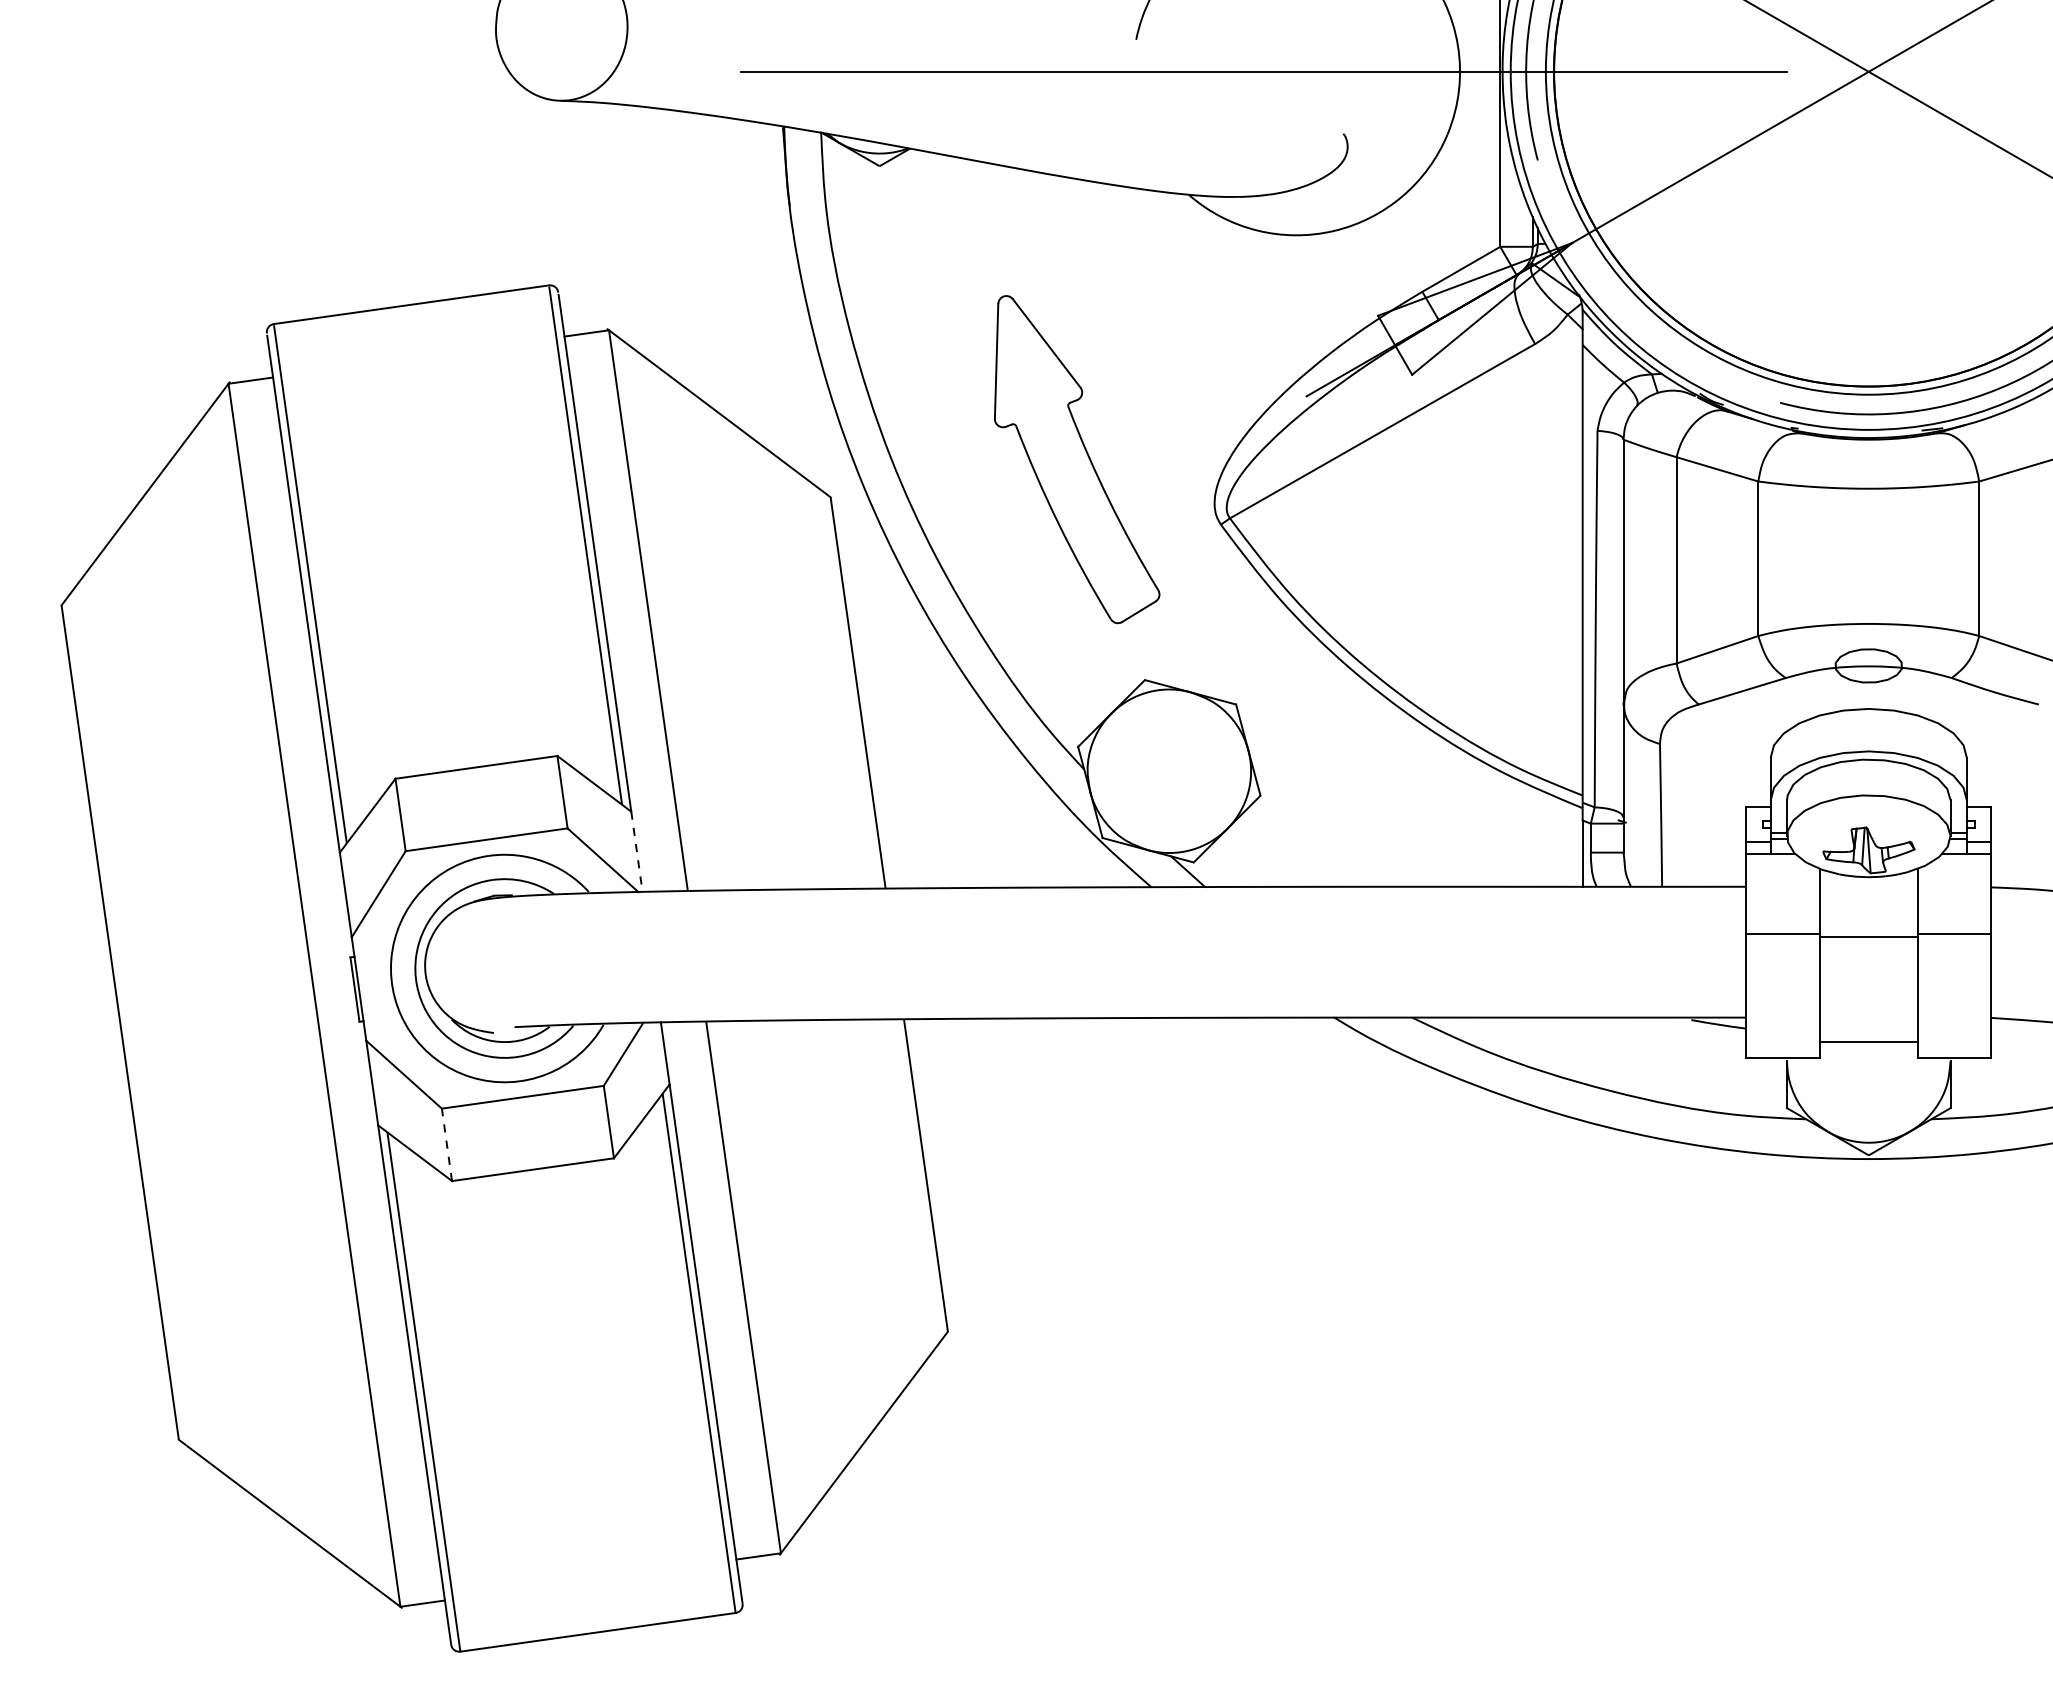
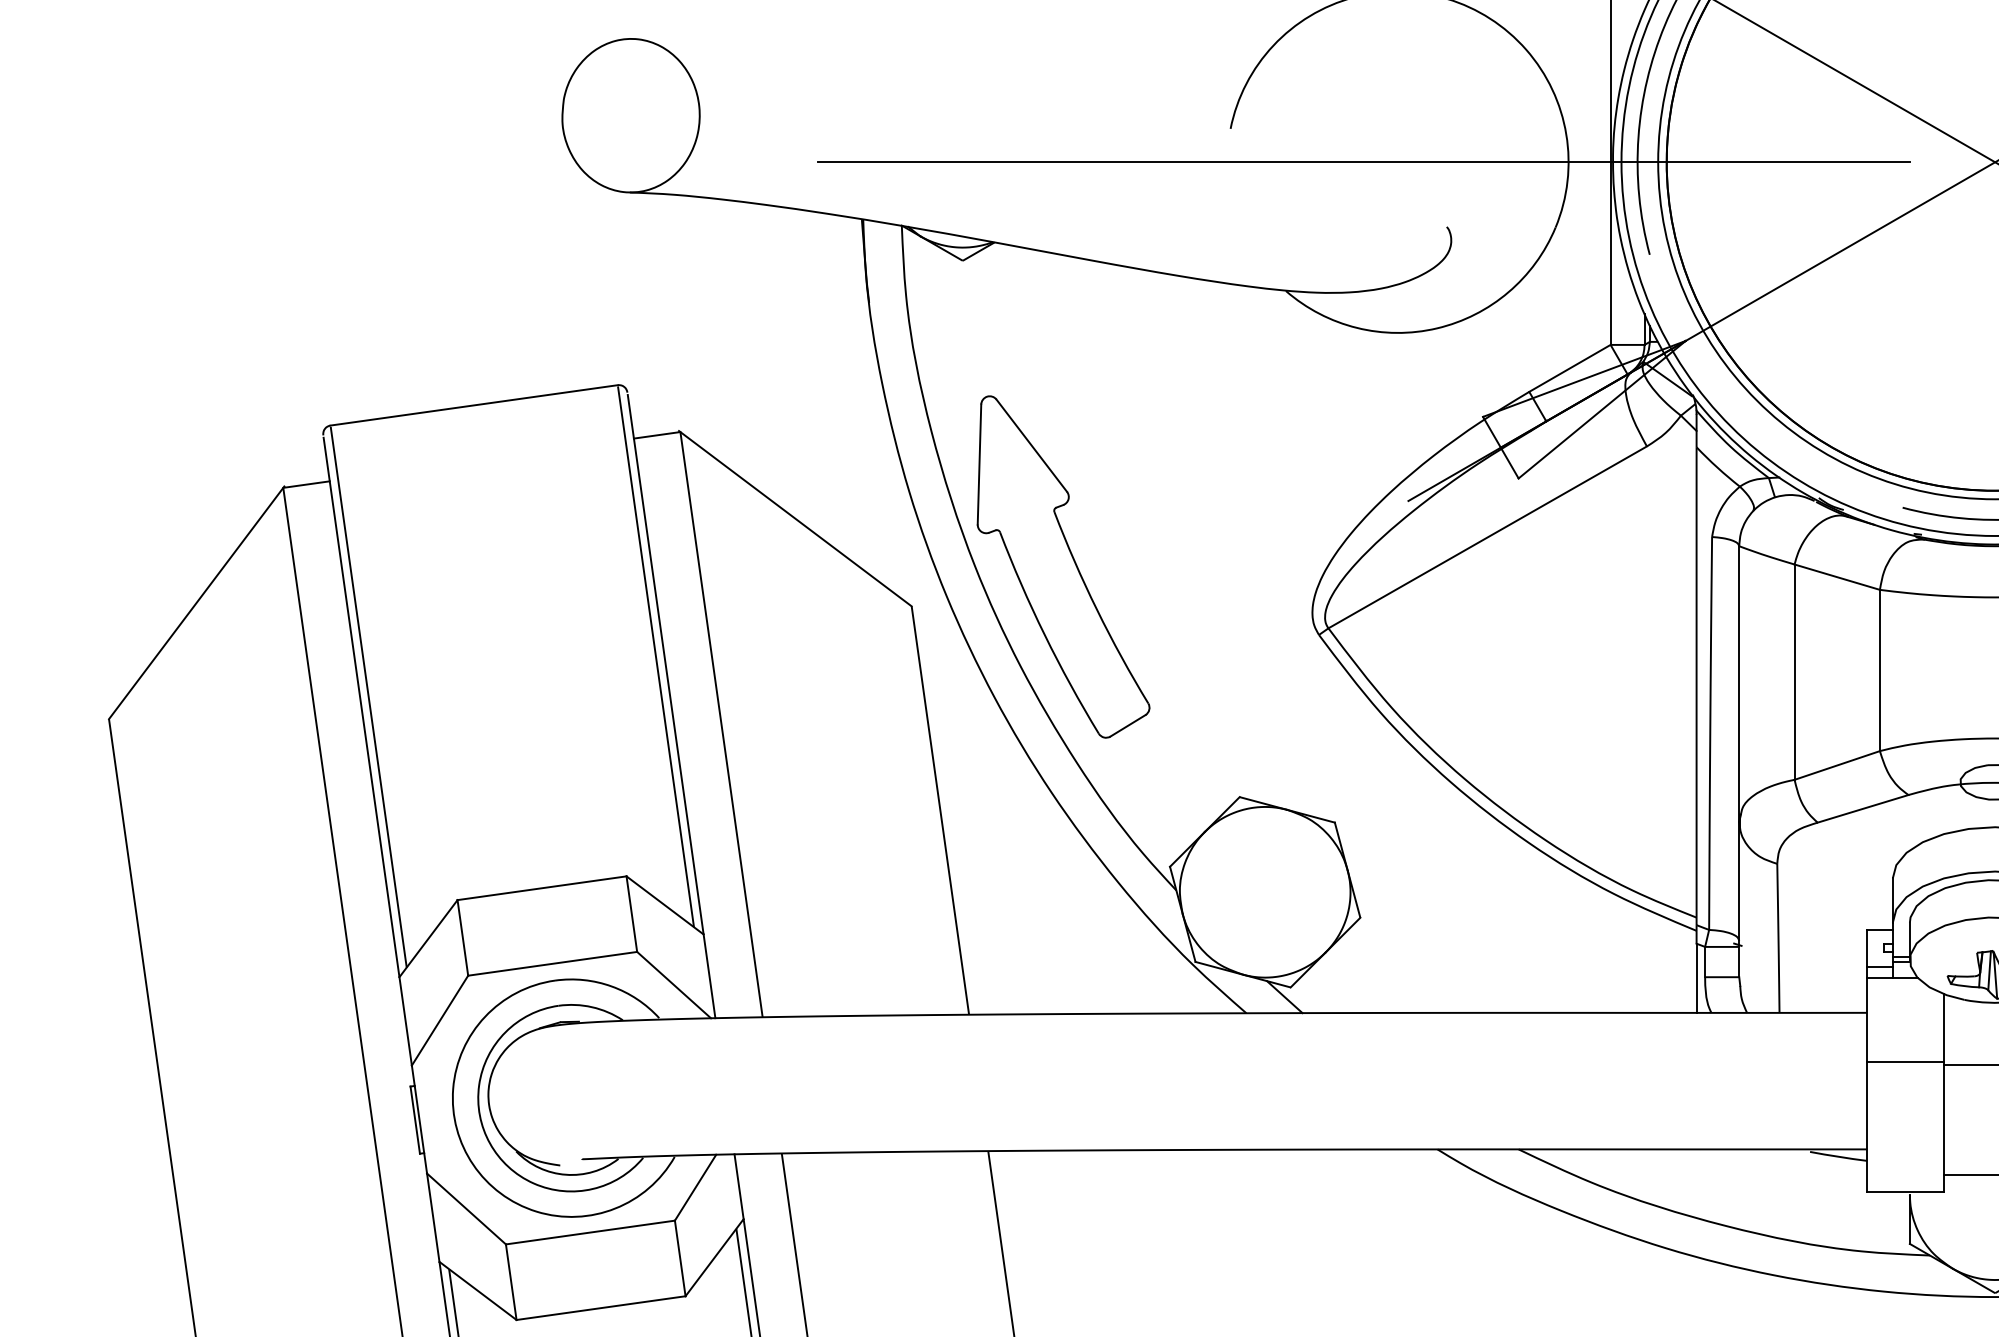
part: (1077, 459) -> (1063, 566), moved
line: (636, 851) -> (709, 976), dashed -> solid
line: (446, 1144) -> (510, 1281), dashed -> solid

